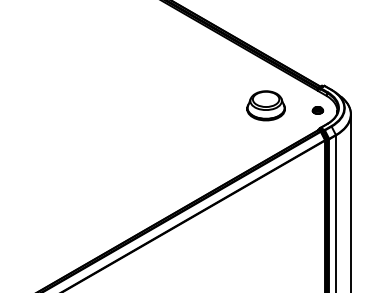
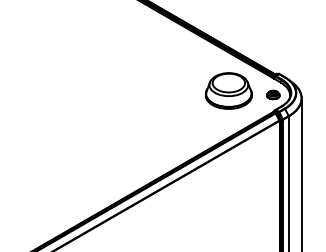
part: (265, 105) -> (228, 90), size x1.43
part: (317, 110) -> (272, 95), size x1.43

